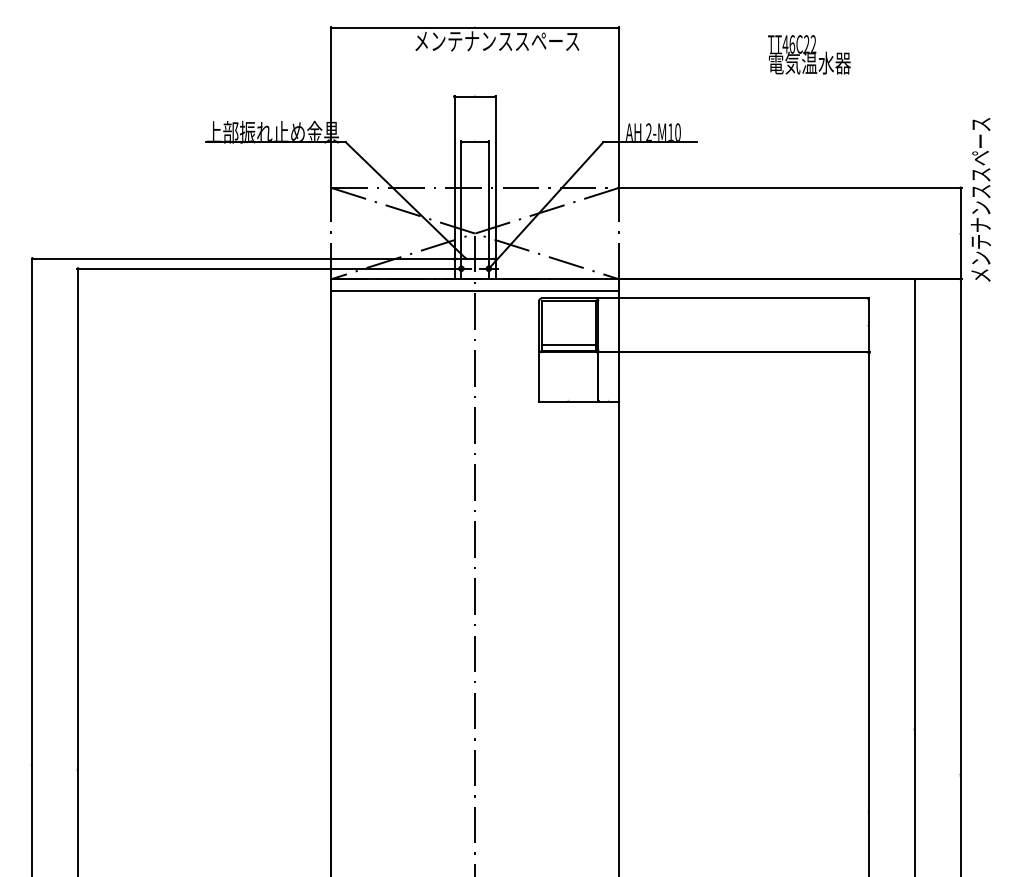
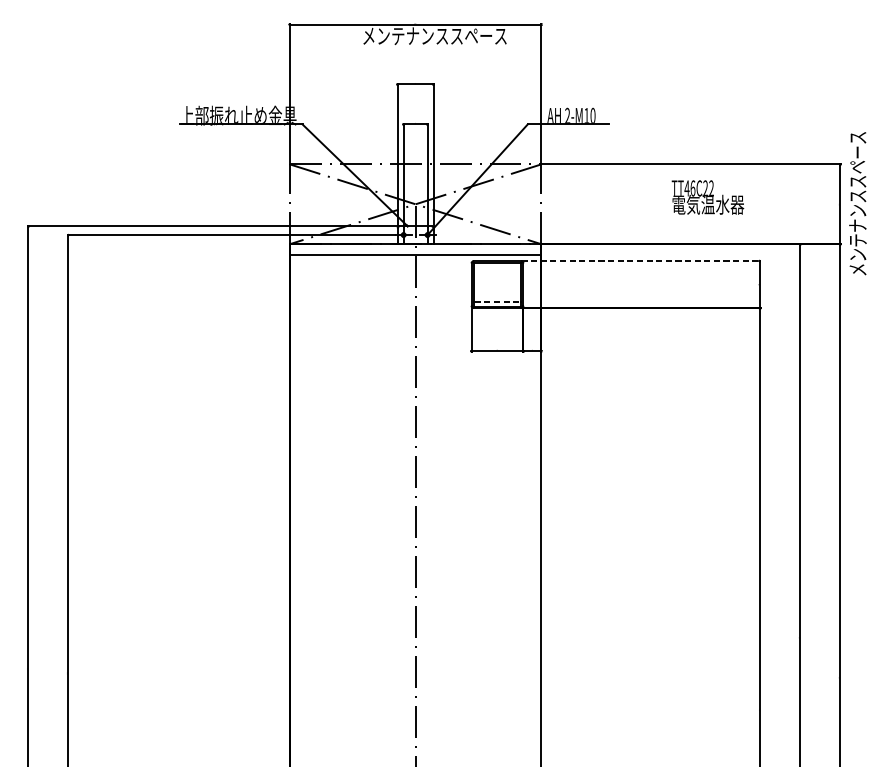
text: (809, 54) -> (708, 197), moved
text: (980, 199) -> (857, 203), moved
line: (732, 298) -> (640, 261), solid -> dashed
line: (569, 345) -> (498, 302), solid -> dashed

